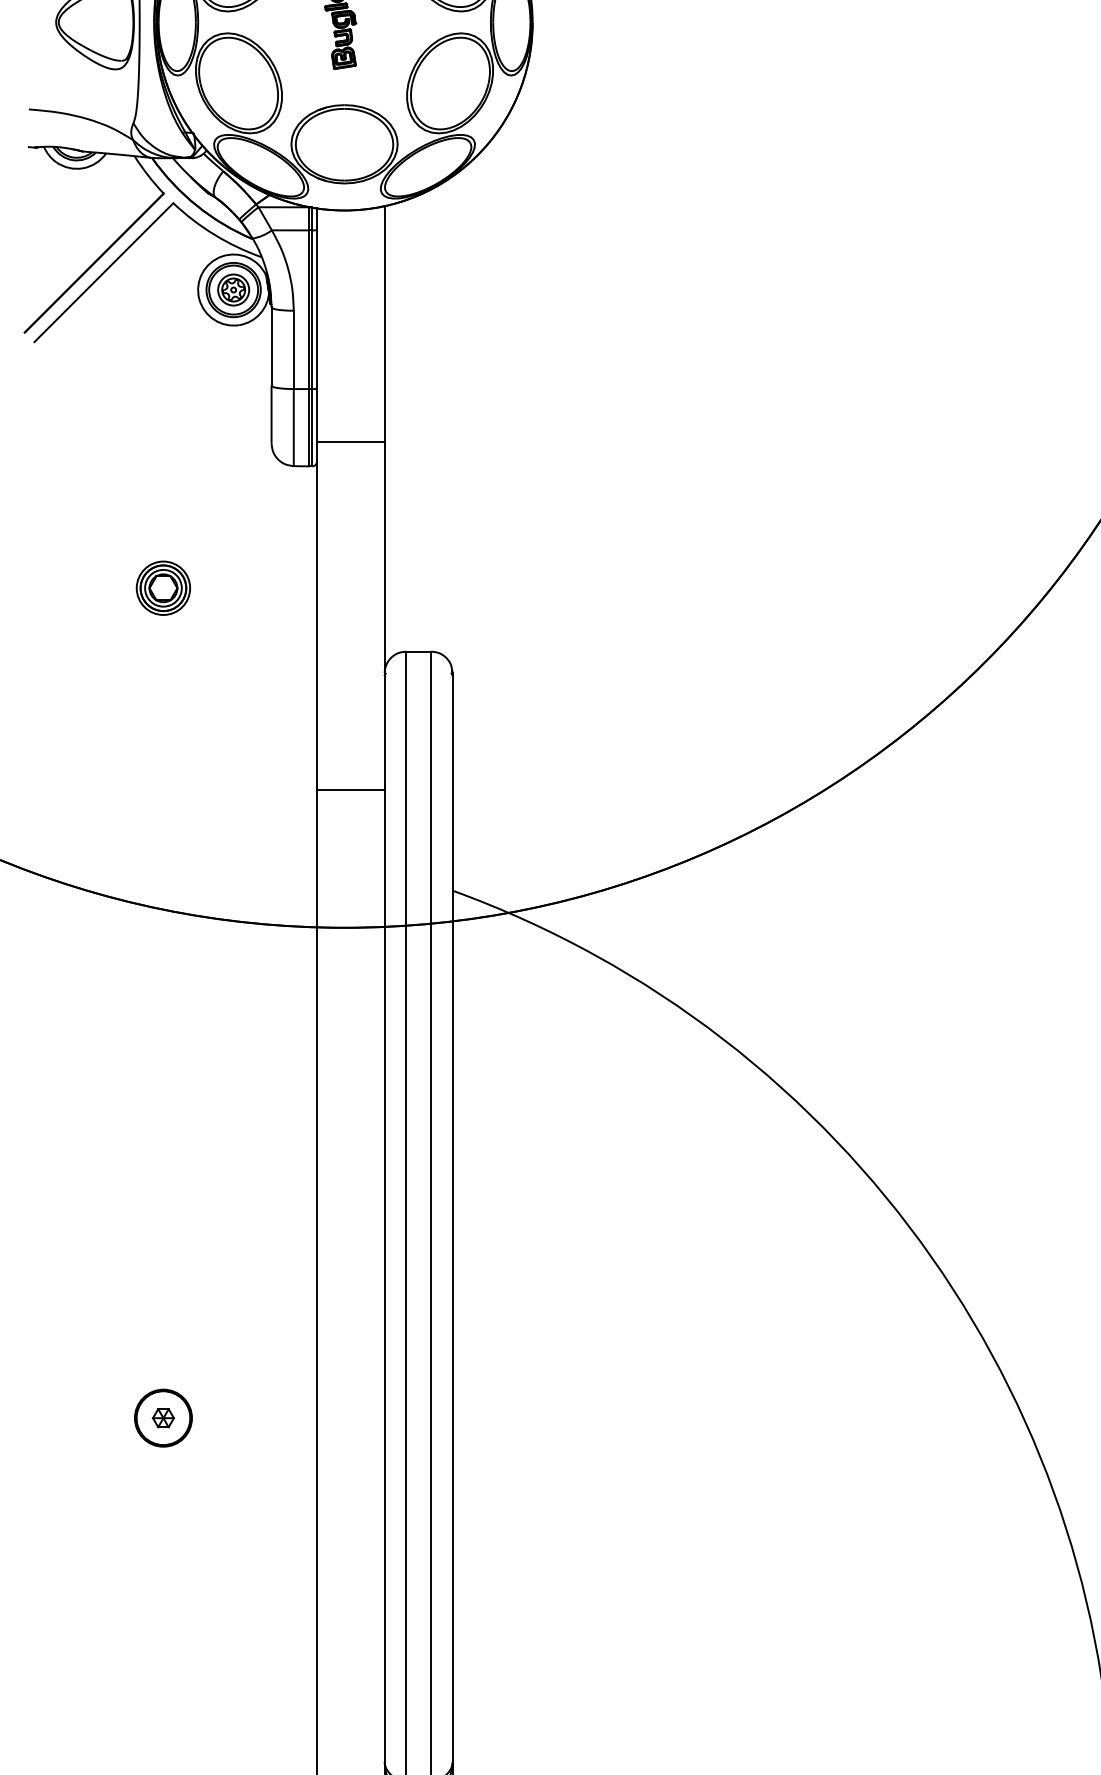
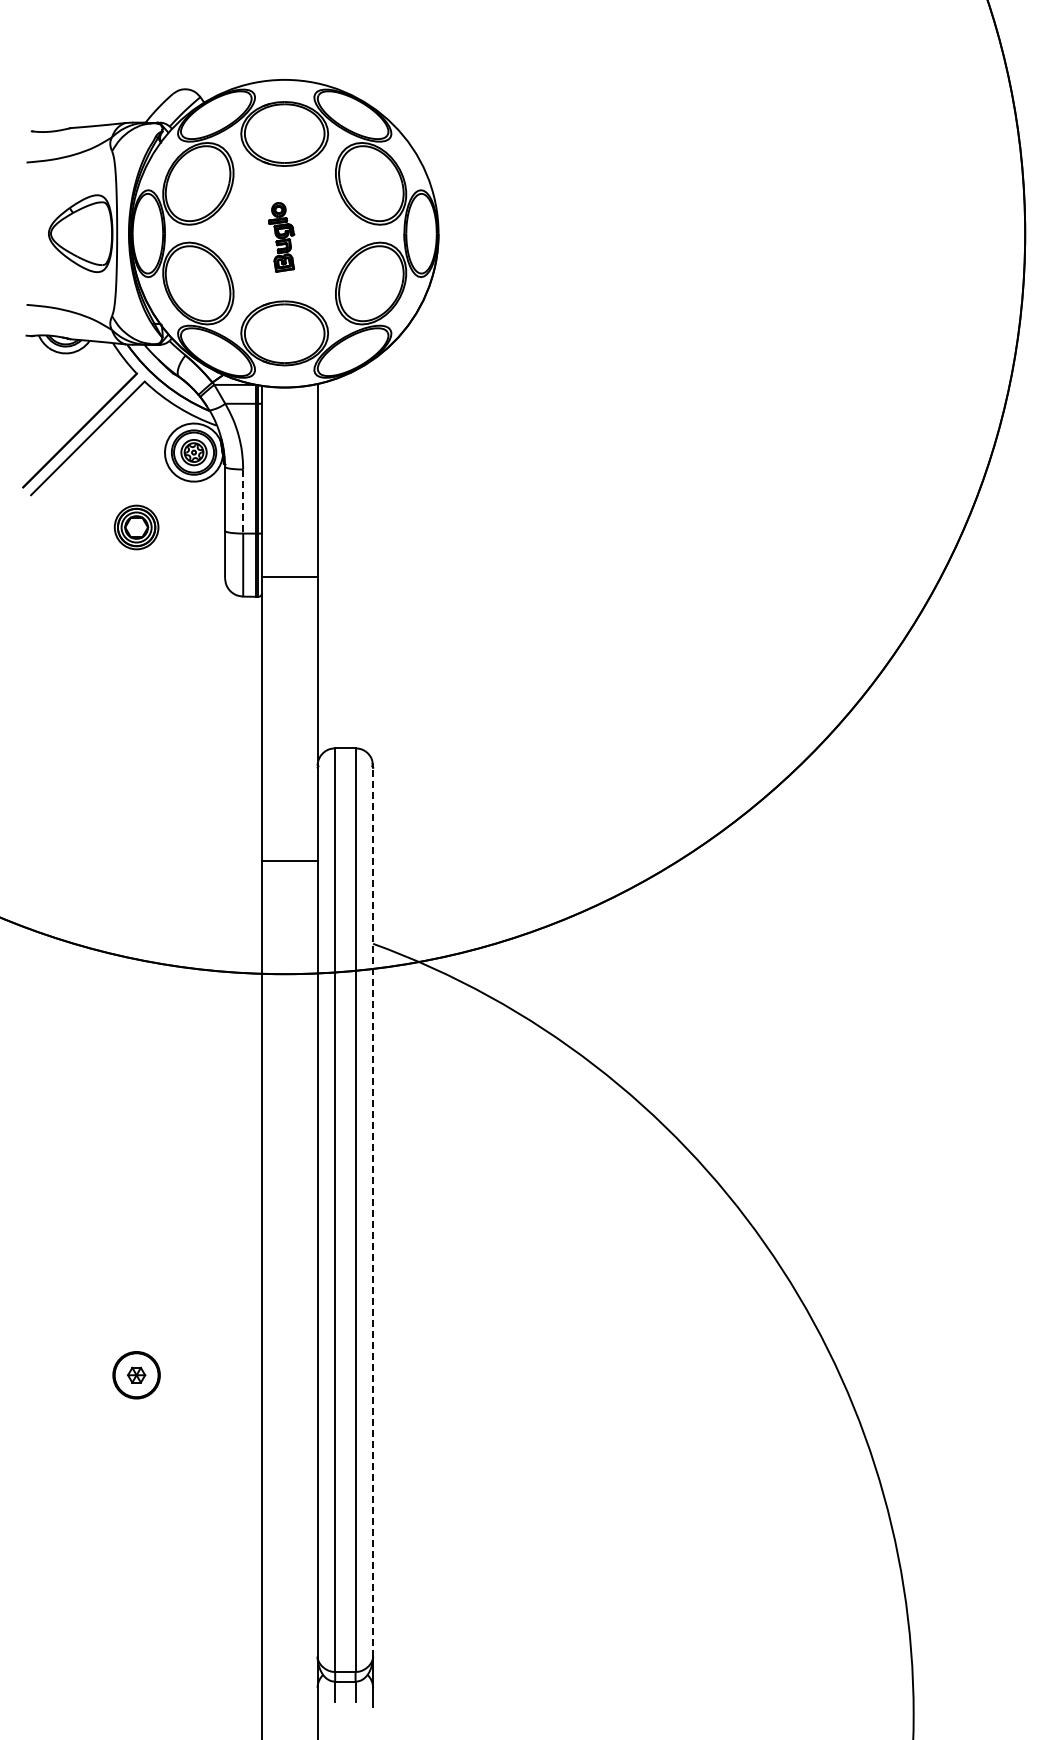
line: (294, 351) -> (243, 502), solid -> dashed
part: (163, 588) -> (136, 527), moved
line: (453, 1216) -> (373, 1210), solid -> dashed

